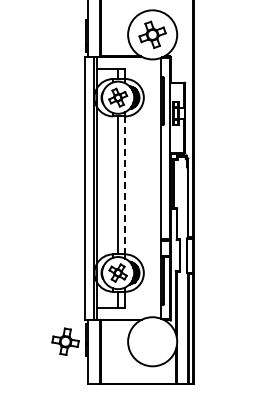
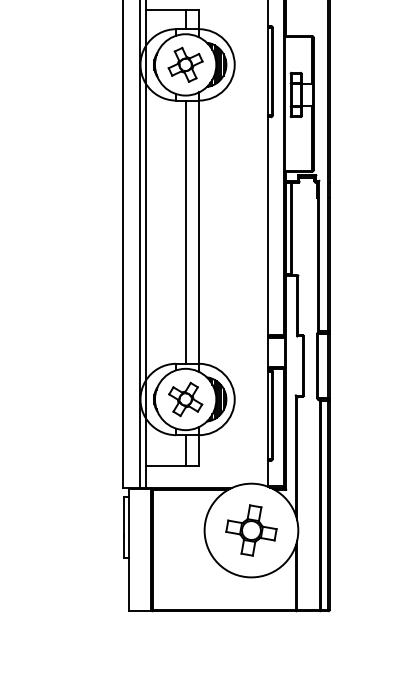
line: (125, 185) -> (199, 232), dashed -> solid
part: (65, 341) -> (251, 530), moved

